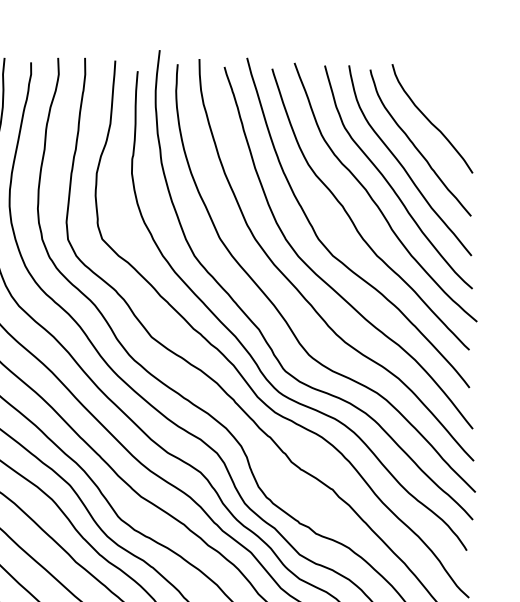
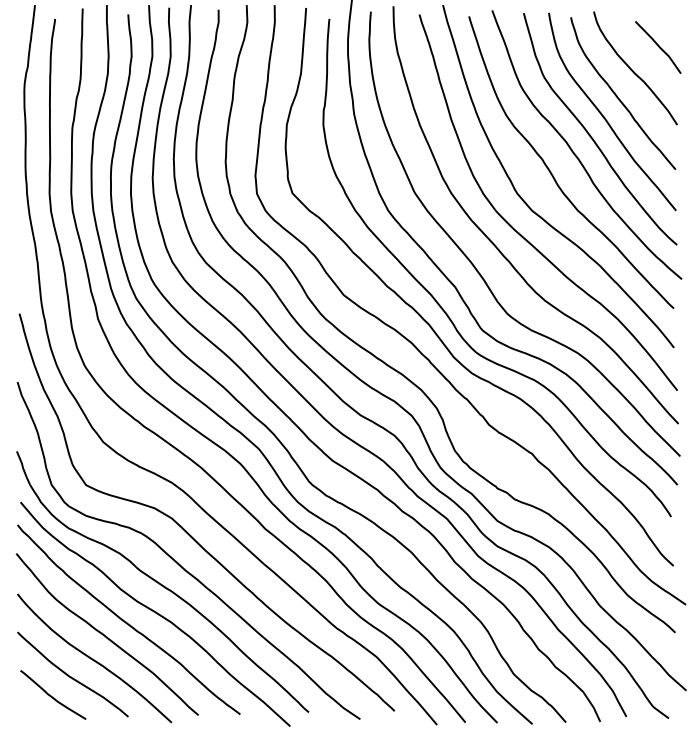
curve: (454, 98) -> (658, 47), added

